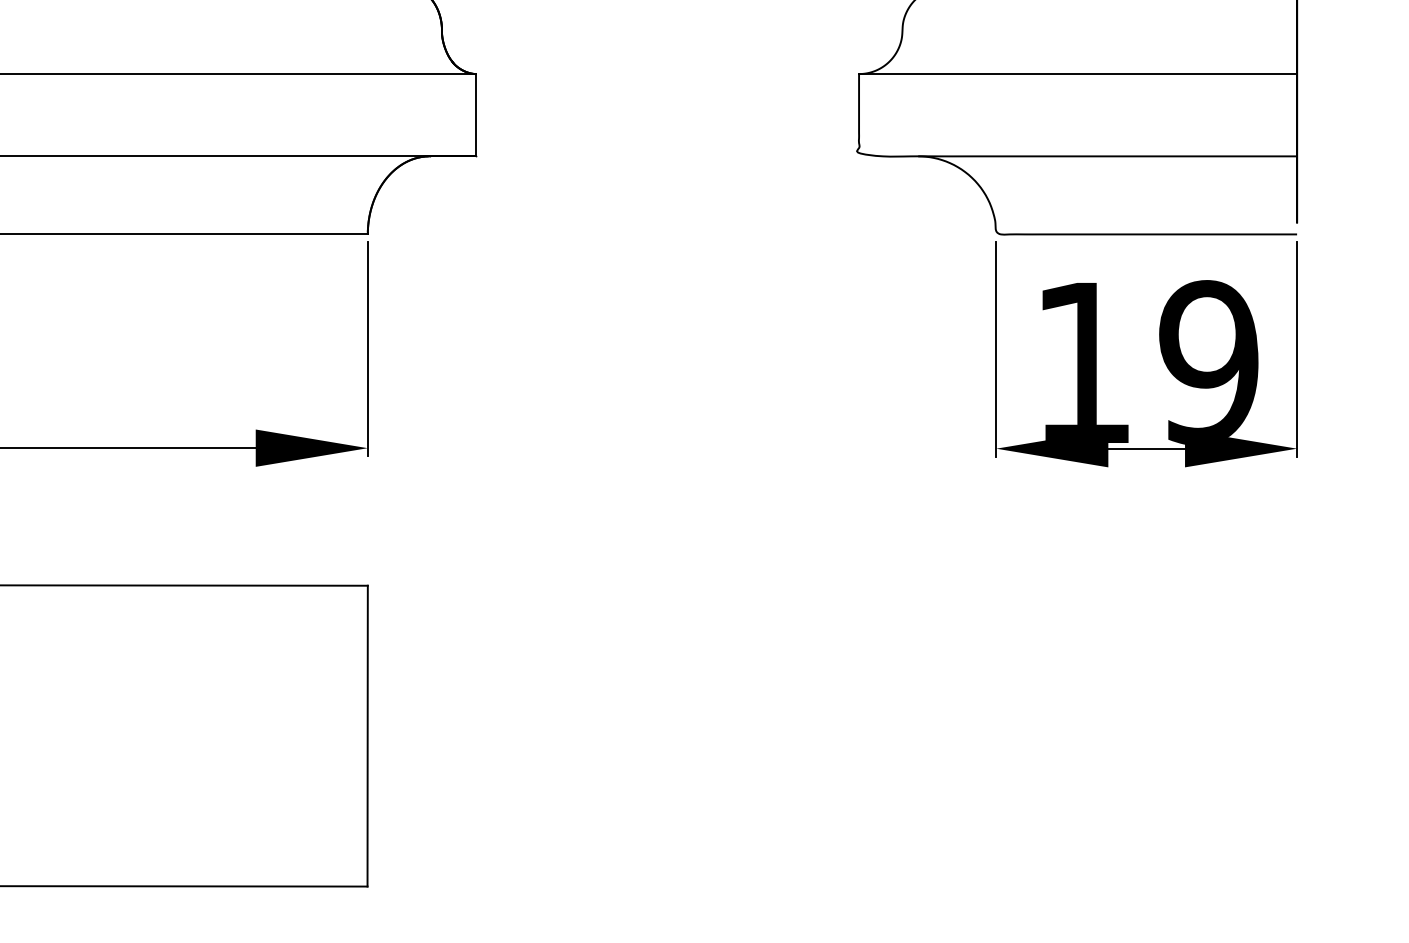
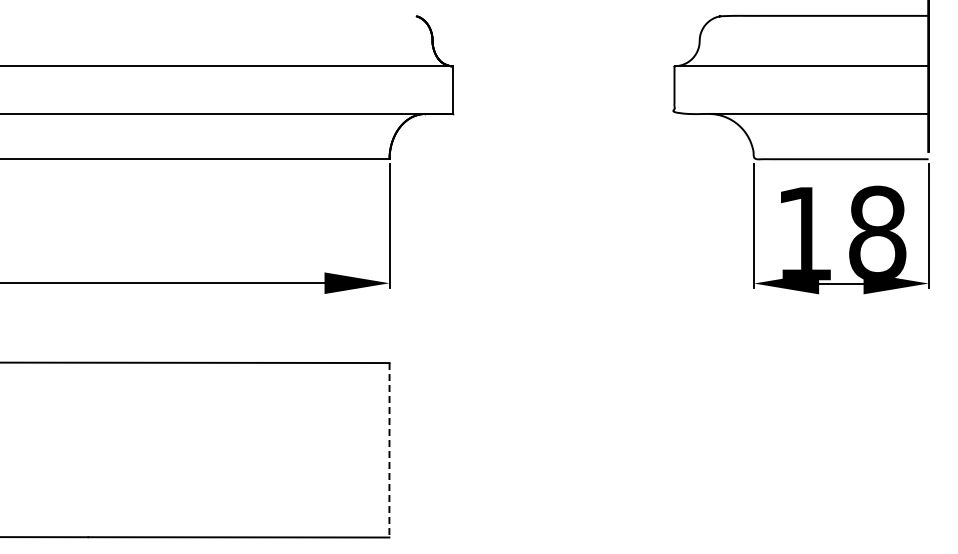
text: (1209, 362) -> (877, 233), 19 -> 18
line: (367, 736) -> (389, 450), solid -> dashed

